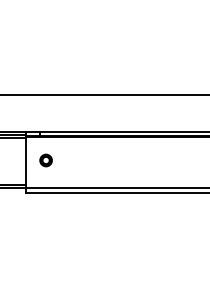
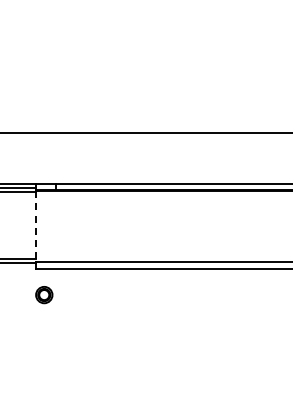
part: (46, 160) -> (44, 295), moved
line: (25, 162) -> (35, 227), solid -> dashed

